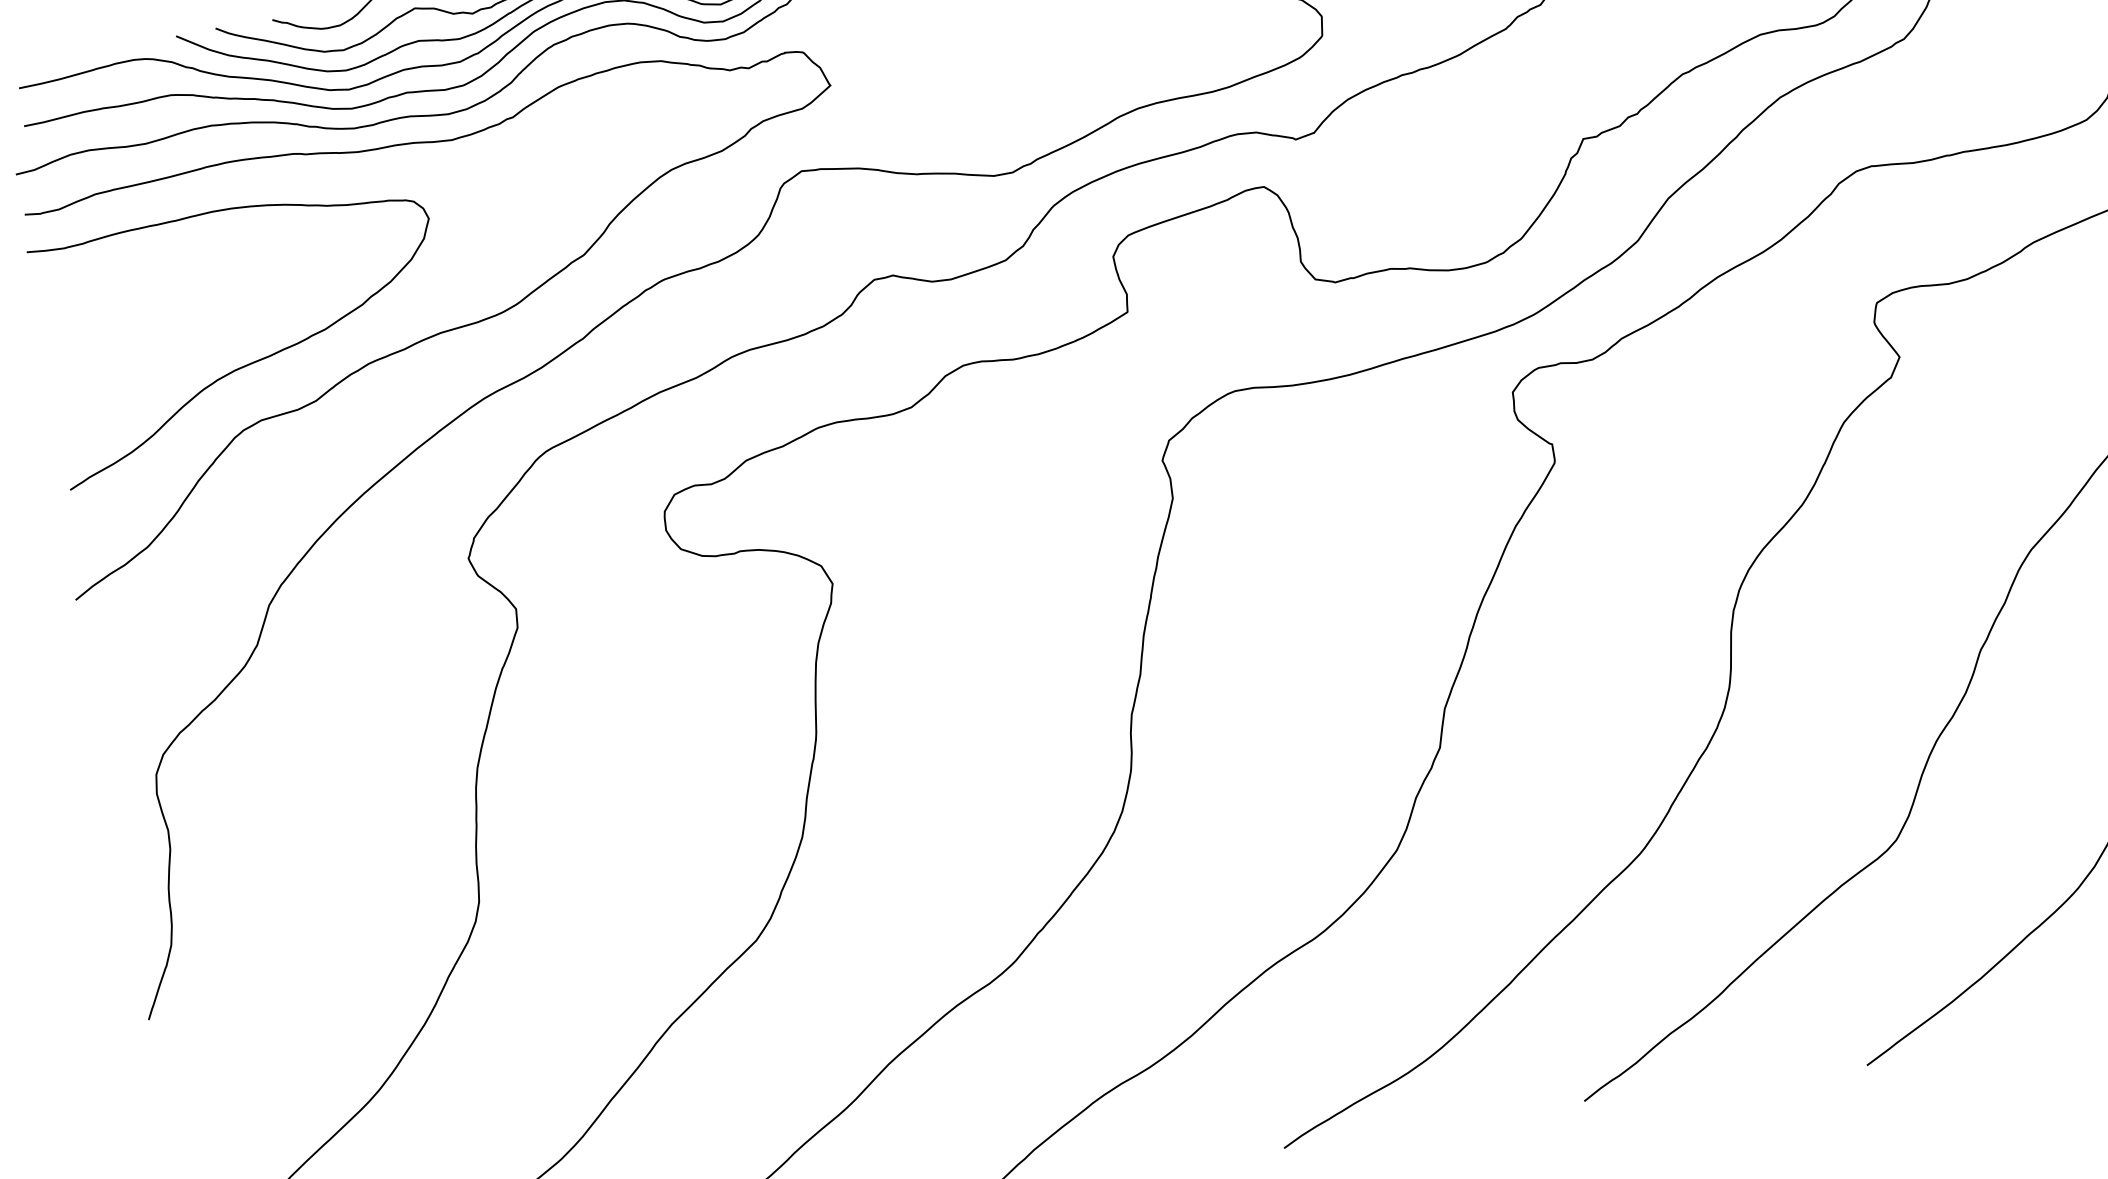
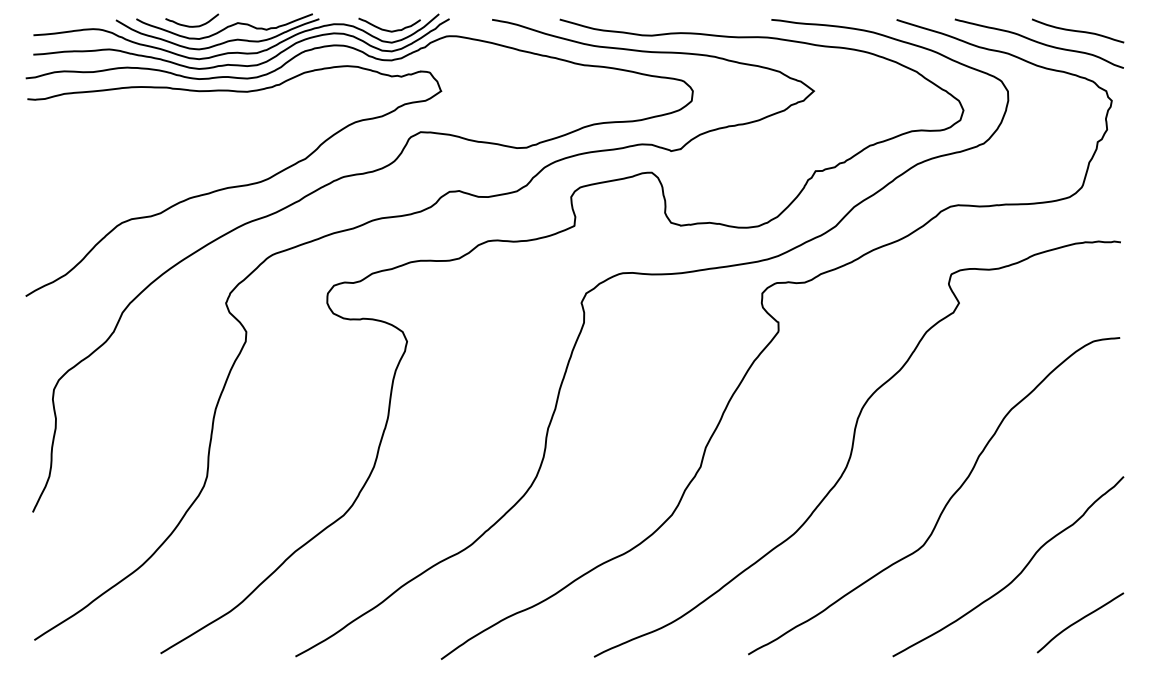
curve: (252, 360) -> (131, 188), removed

